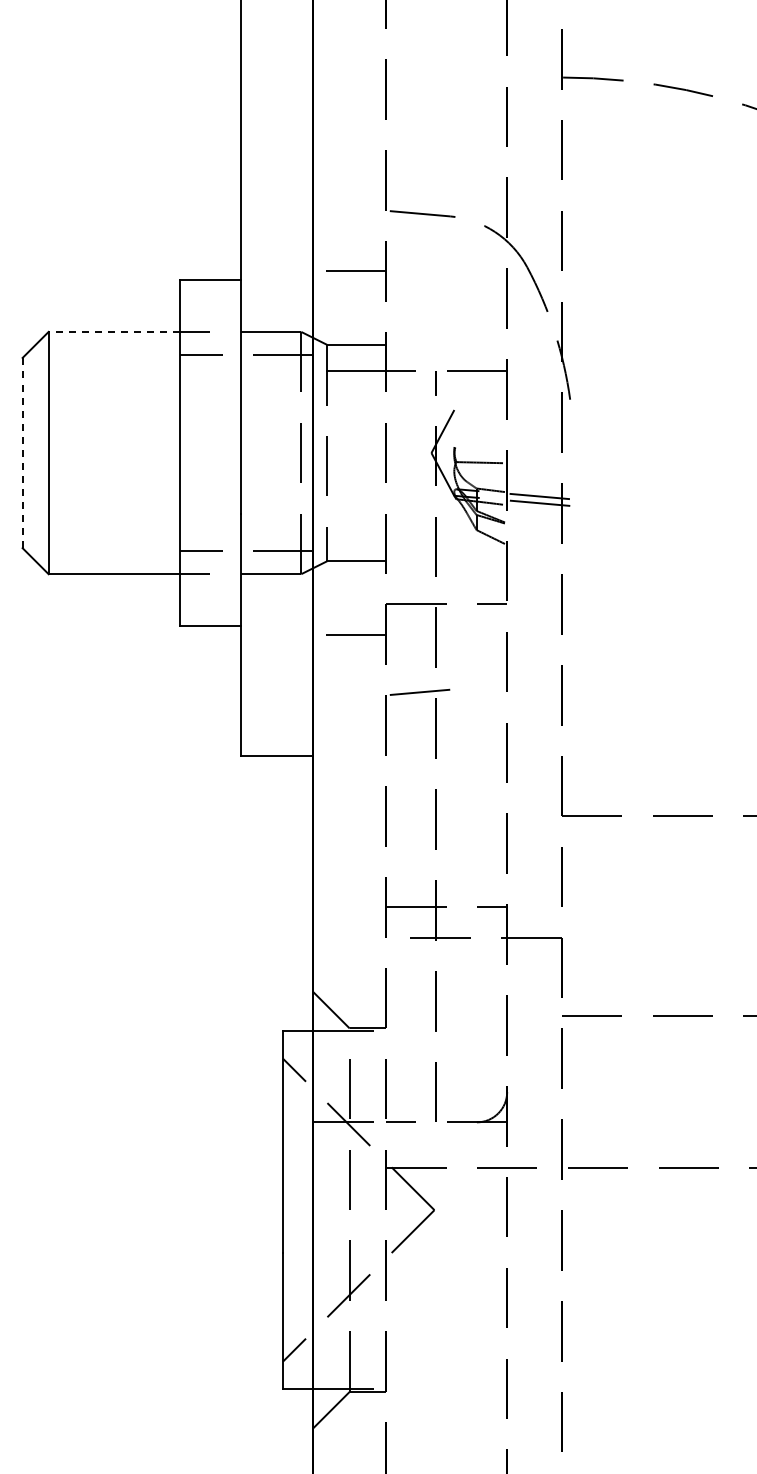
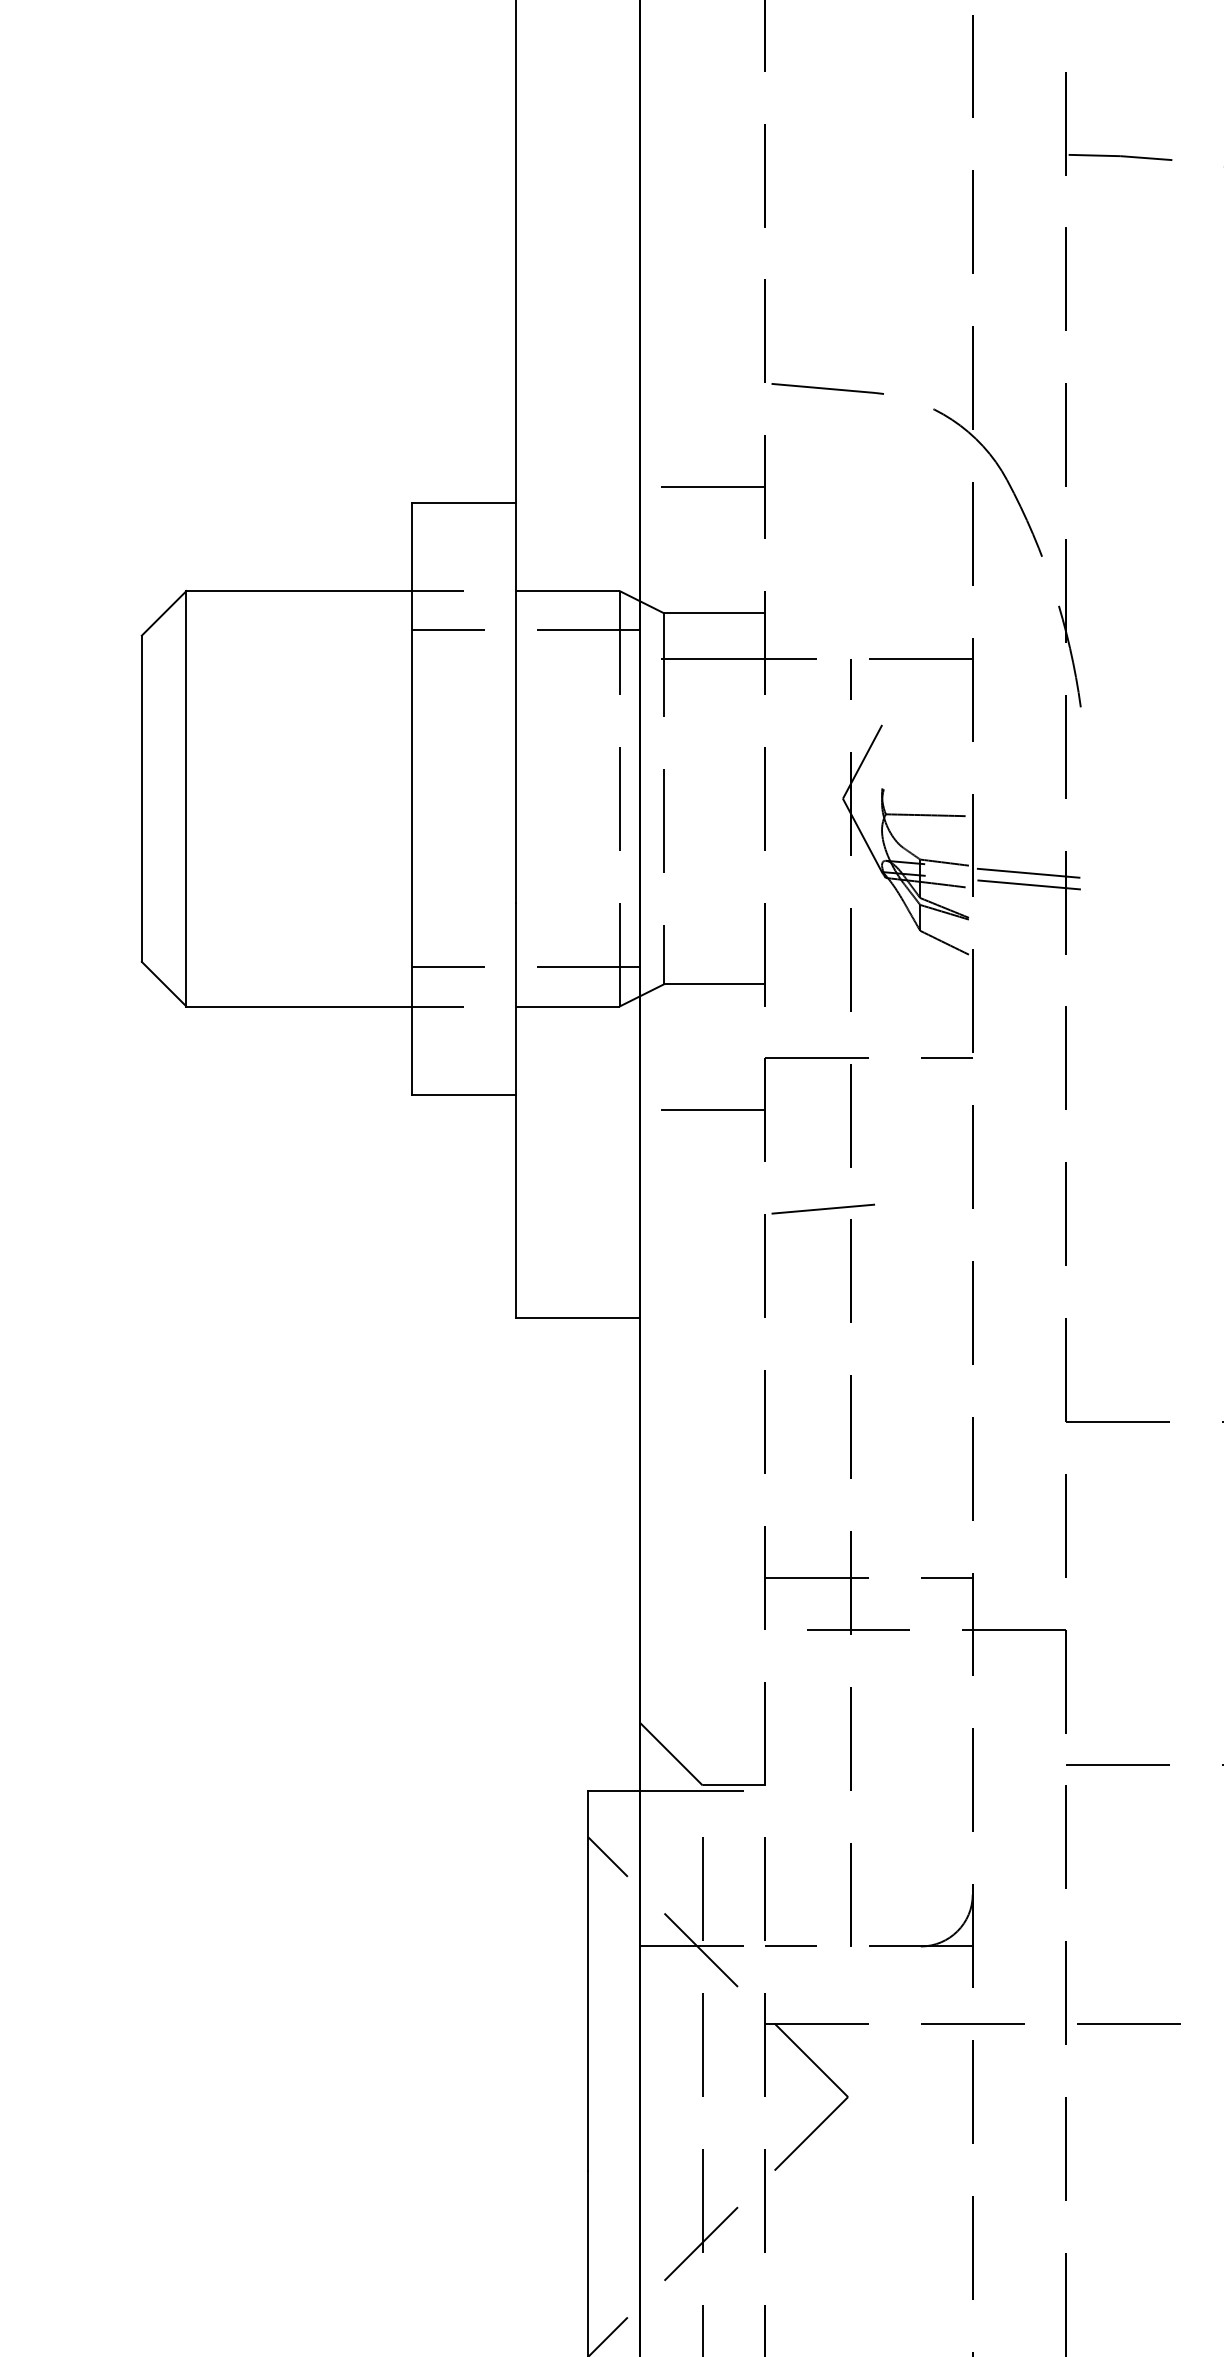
line: (114, 331) -> (299, 590), dashed -> solid
line: (22, 452) -> (141, 797), dashed -> solid

